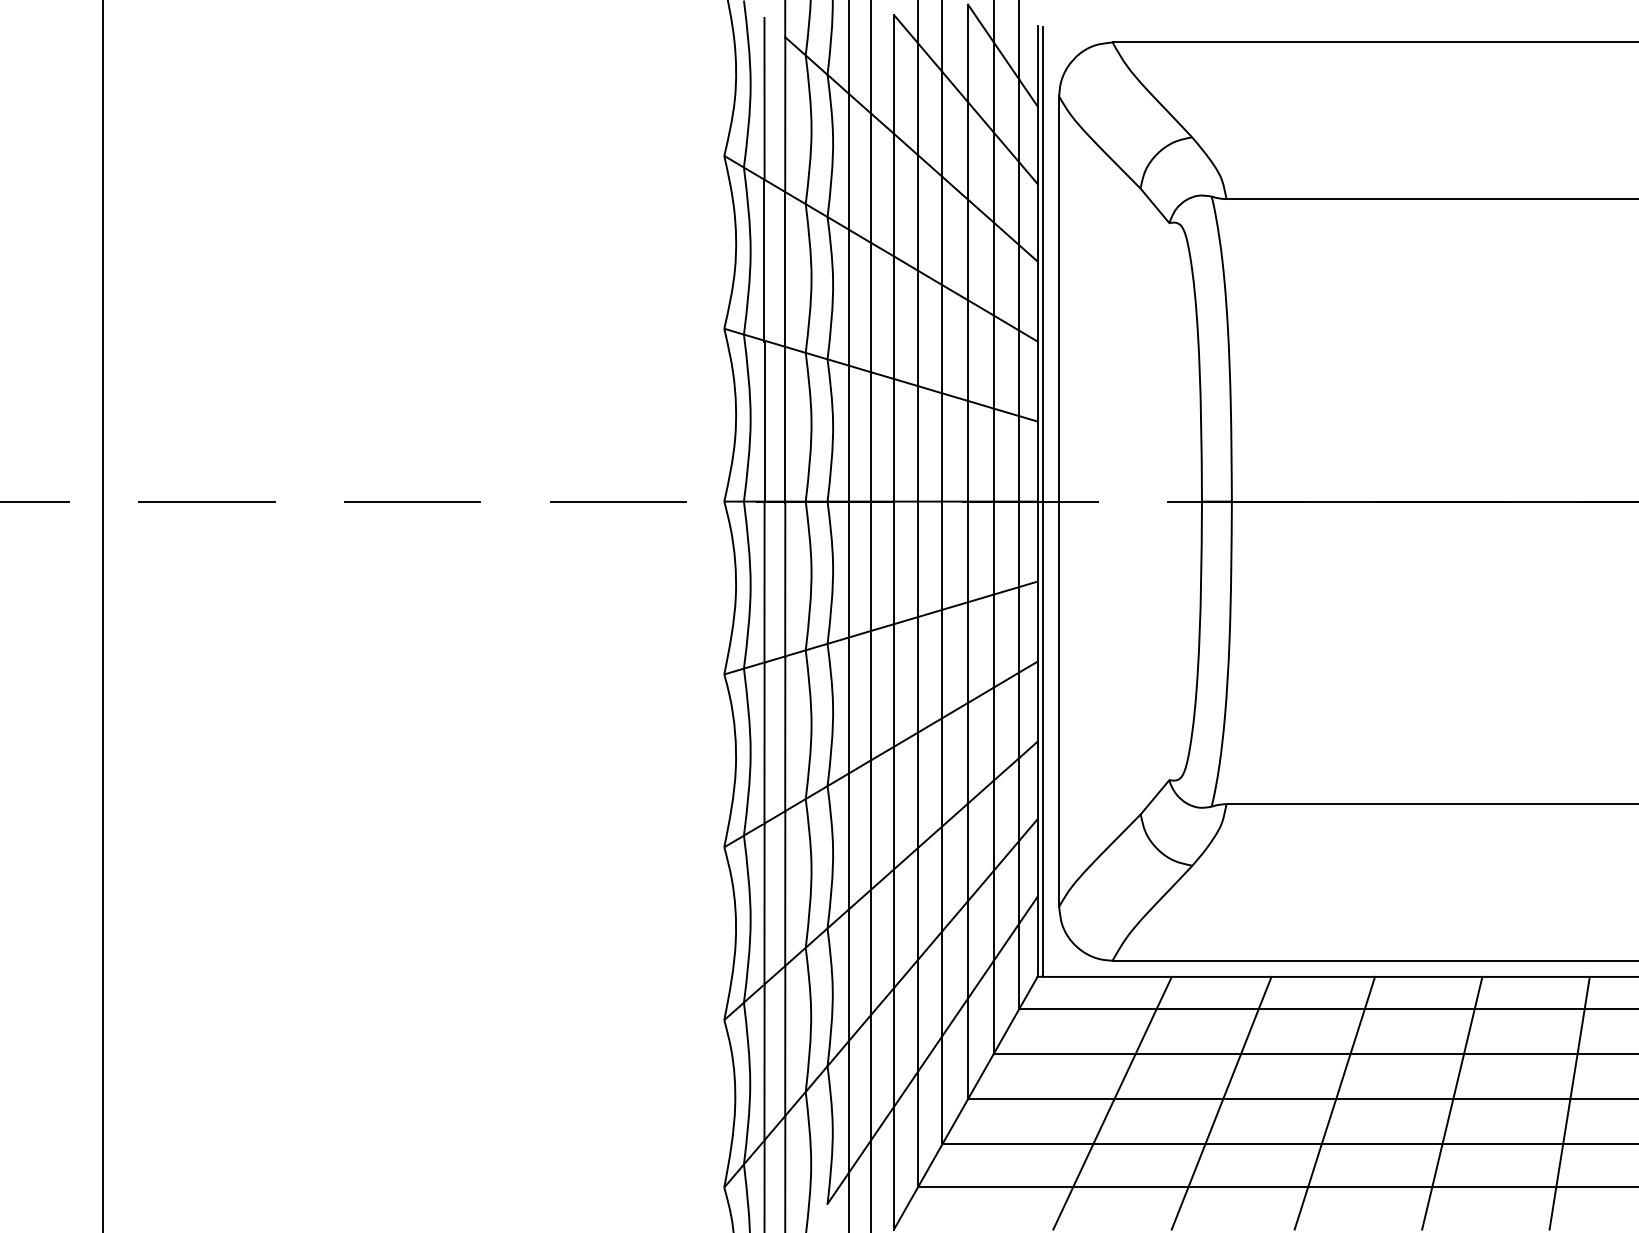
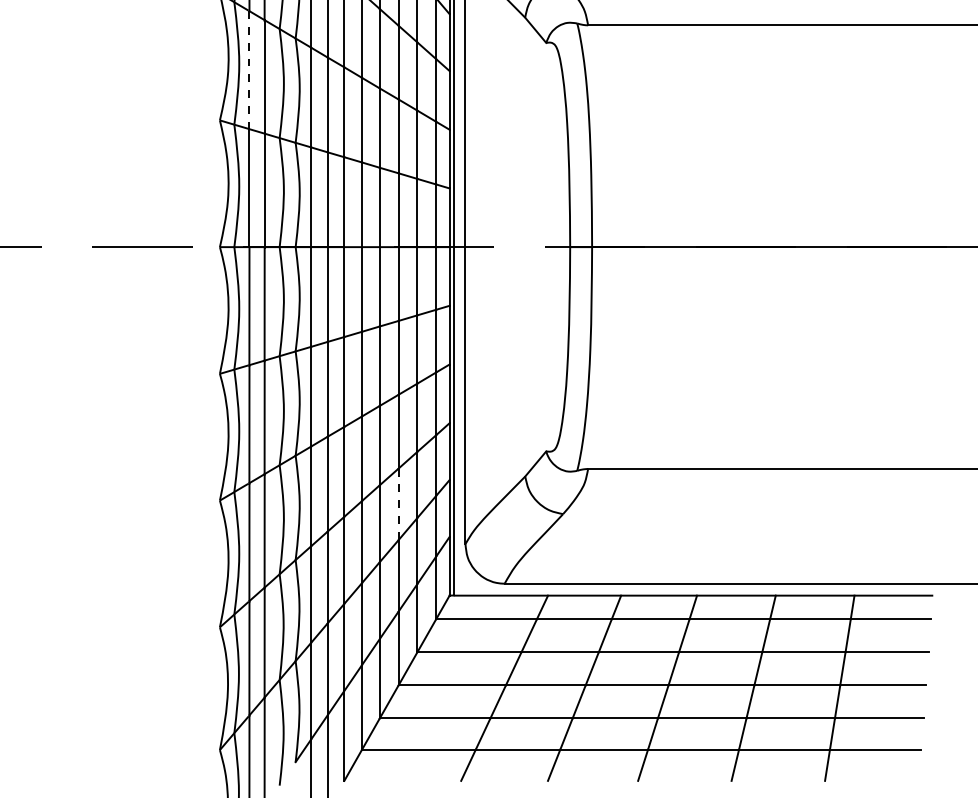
line: (764, 259) -> (249, 69), solid -> dashed
line: (968, 852) -> (398, 504), solid -> dashed

